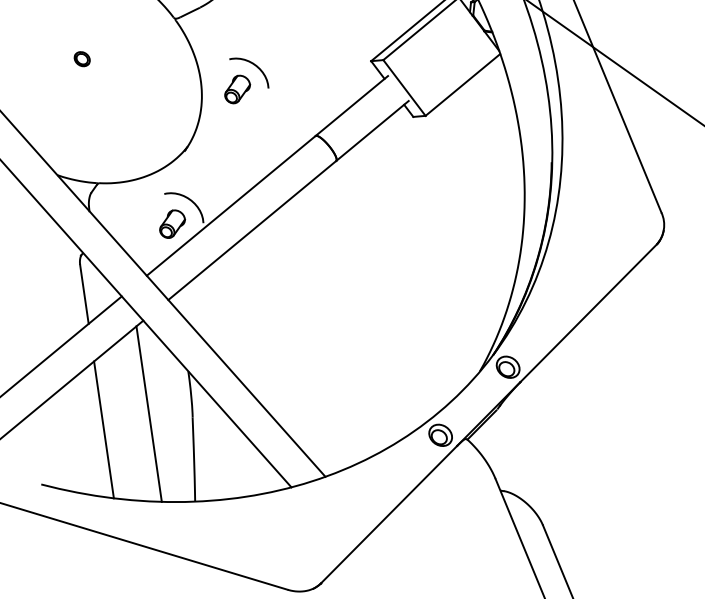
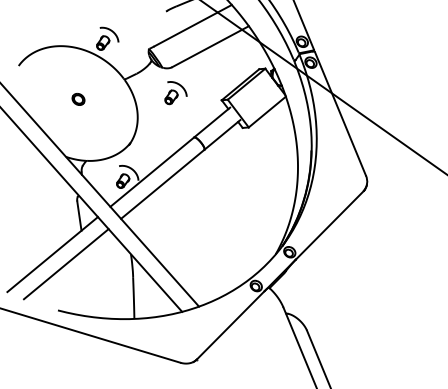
part: (80, 57) -> (77, 98), size x1.6
part: (245, 81) -> (175, 93), moved
line: (149, 414) -> (111, 275), removed
line: (104, 430) -> (89, 283), removed

